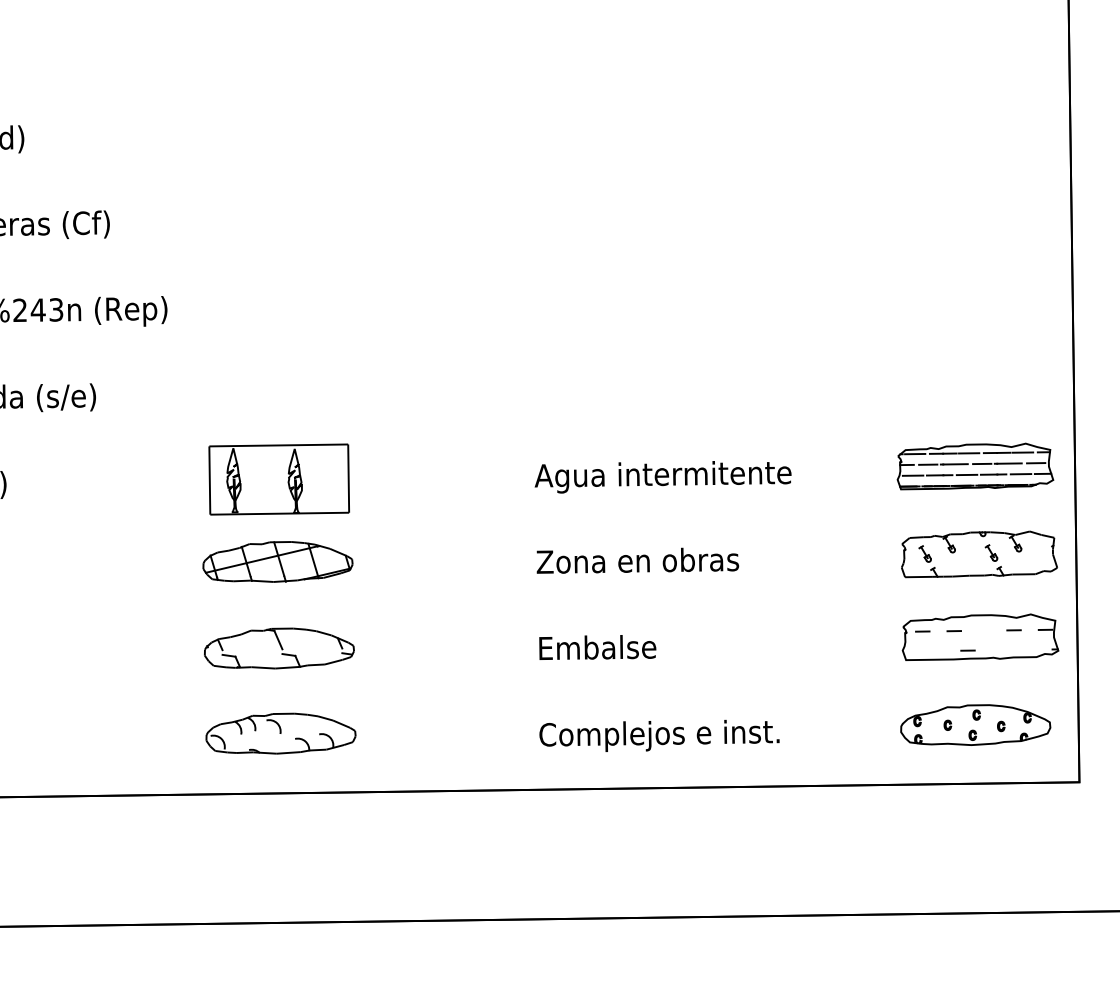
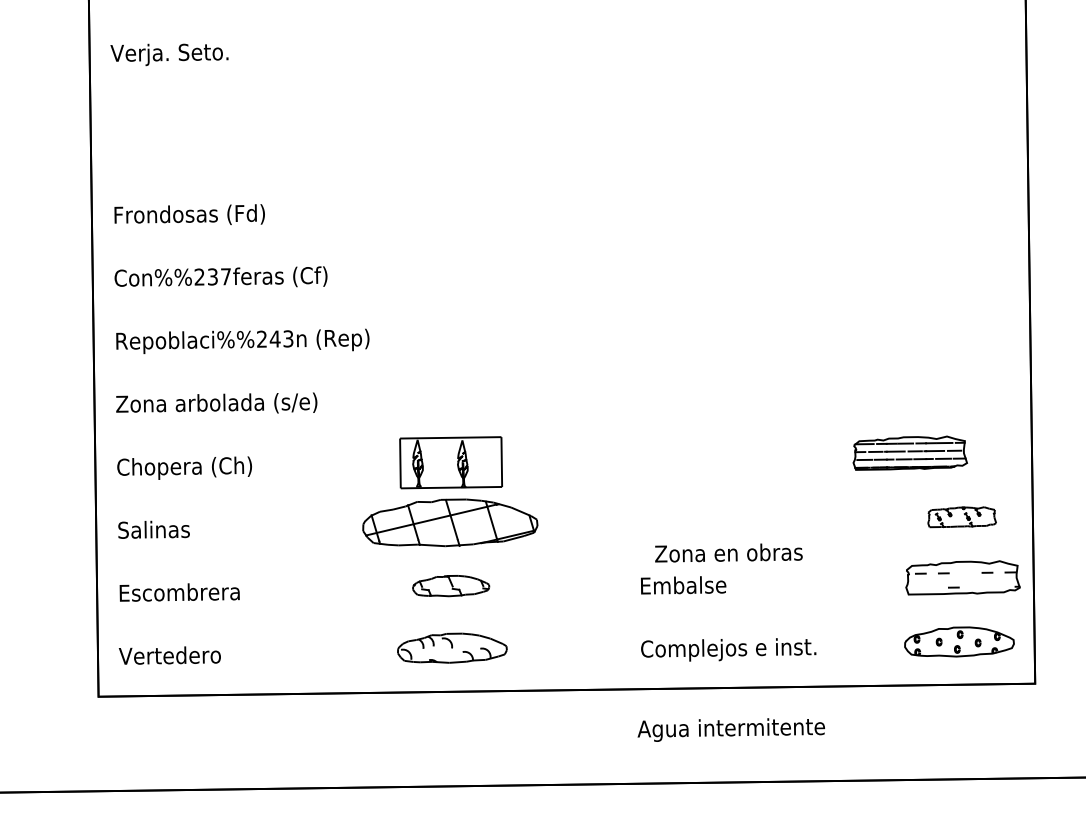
part: (974, 465) -> (909, 452), moved
text: (661, 476) -> (730, 729), moved
part: (978, 553) -> (961, 516), size x0.6
text: (637, 560) -> (728, 552), moved
part: (277, 561) -> (449, 522), size x1.6
part: (278, 647) -> (450, 585), size x0.7

